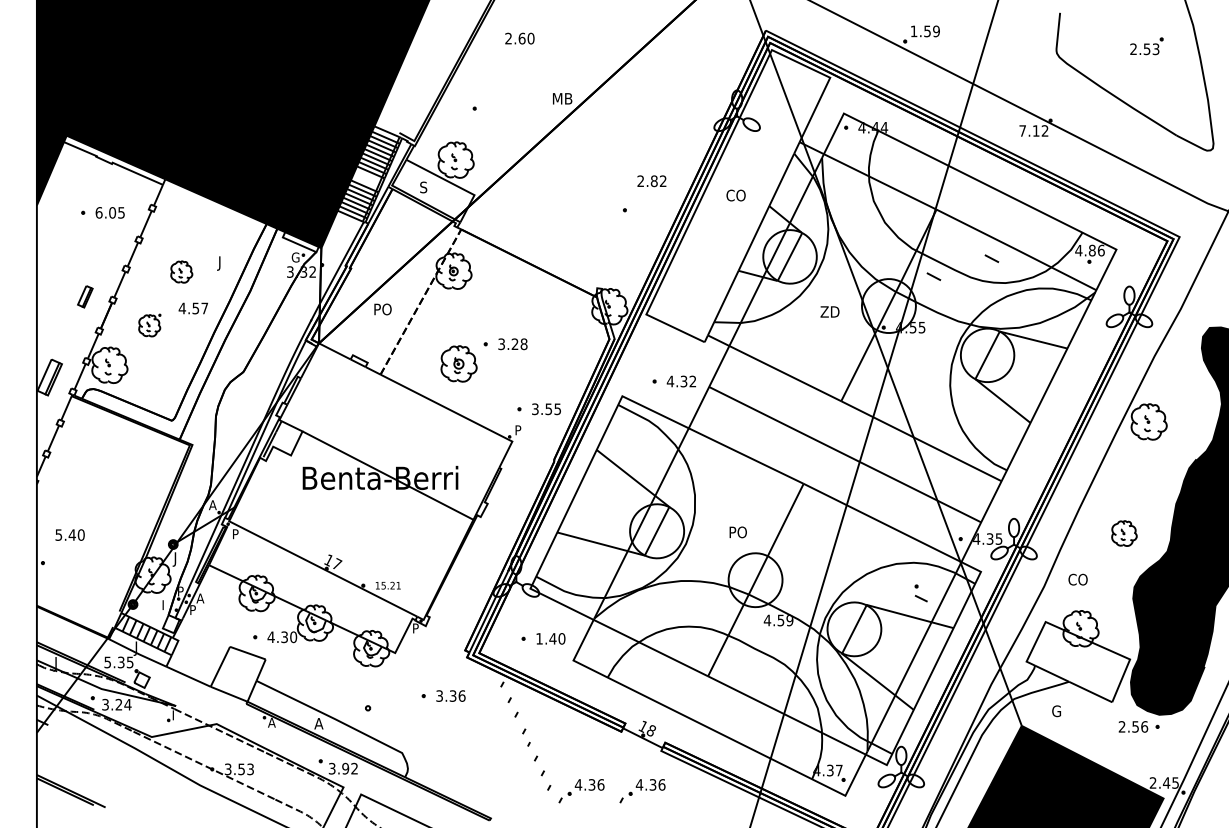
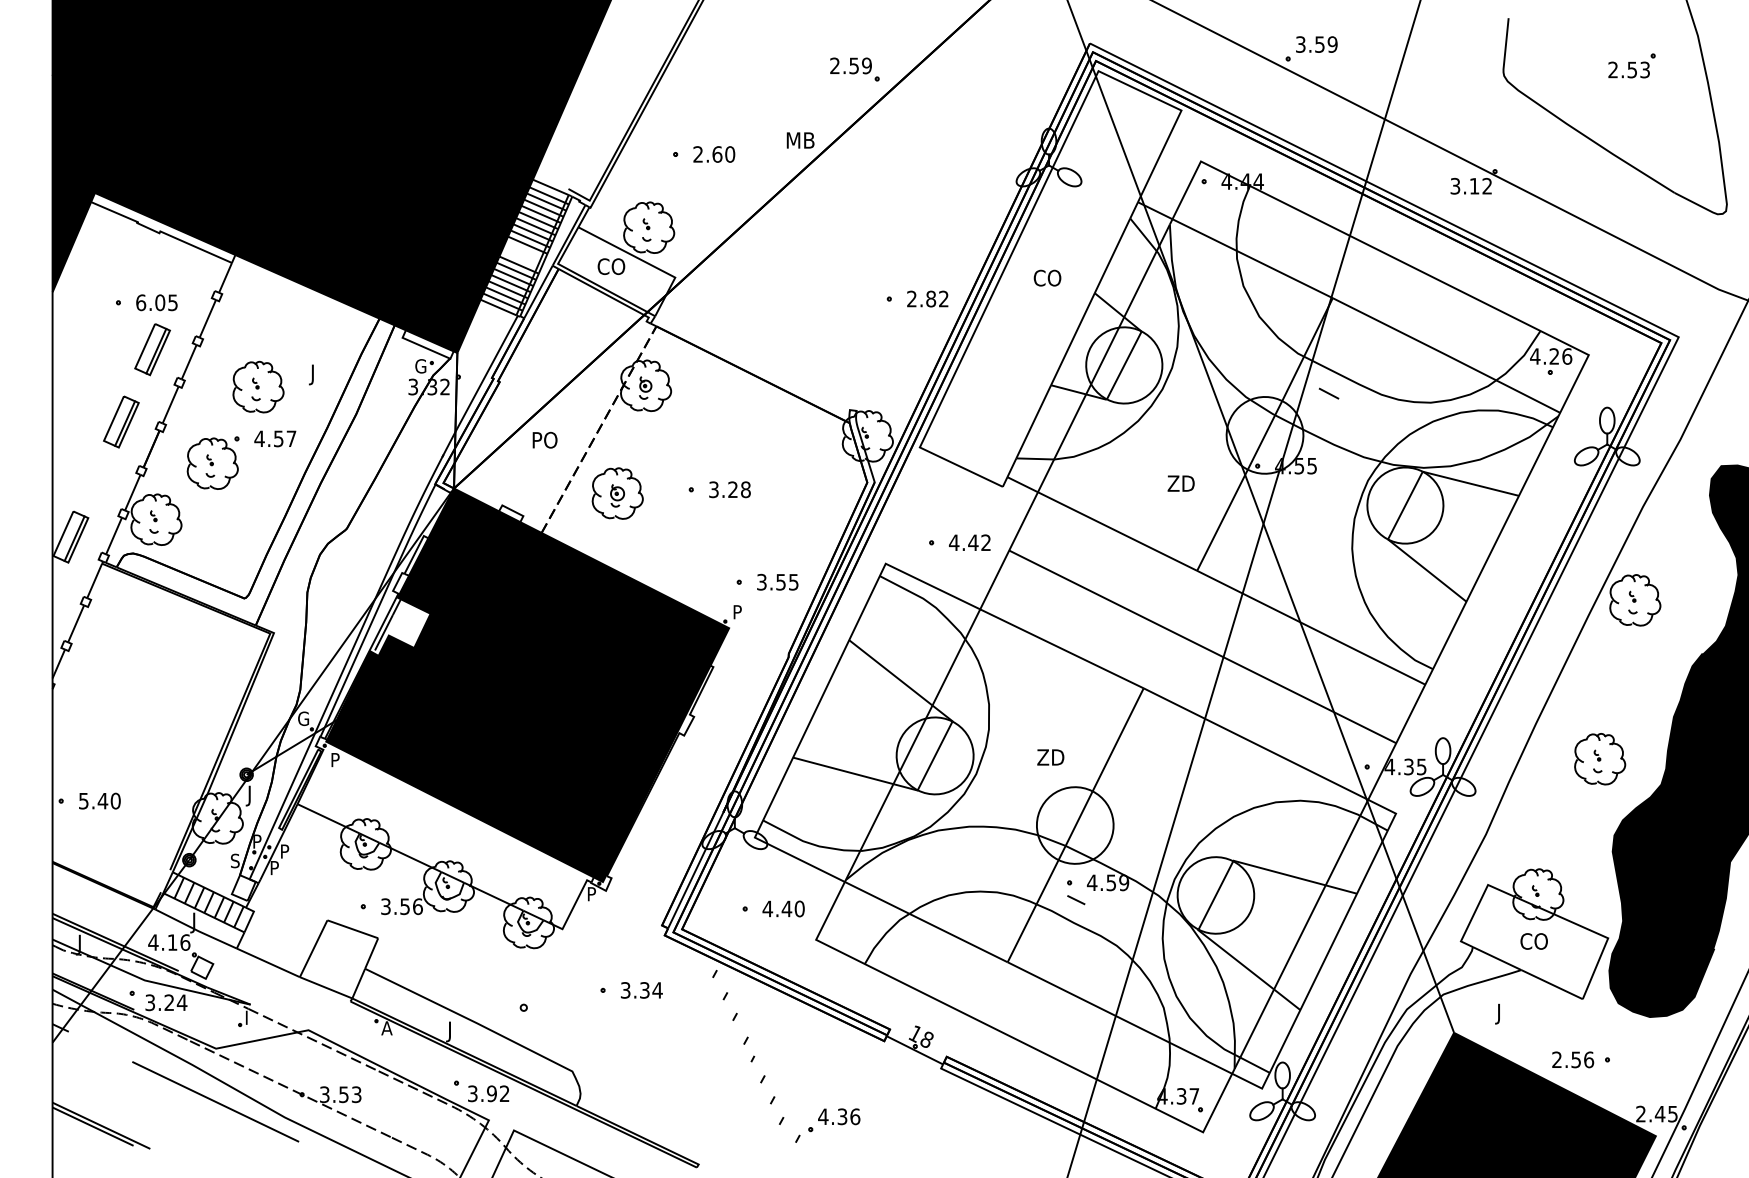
text: (913, 31) -> (1299, 44), 1.59 -> 3.59
text: (519, 38) -> (713, 154), moved
part: (600, 48) -> (854, 68), added
text: (1022, 130) -> (1455, 185), 7.12 -> 3.12
text: (651, 181) -> (927, 299), moved
text: (429, 187) -> (611, 266), S -> CO
part: (107, 245) -> (153, 349), added
text: (1091, 250) -> (1553, 356), 4.86 -> 4.26
line: (991, 258) -> (1410, 367), removed
part: (181, 271) -> (258, 386), size x1.67
part: (85, 296) -> (121, 421), size x1.67
text: (829, 311) -> (1180, 482), moved
part: (149, 325) -> (212, 463), size x1.67
part: (458, 363) -> (616, 492), moved
text: (683, 381) -> (972, 542), 4.32 -> 4.42
fill: (370, 481) -> (527, 685), added
text: (213, 505) -> (303, 719), A -> G
text: (737, 532) -> (1049, 757), PO -> ZD
part: (1124, 533) -> (1600, 759), size x1.43
text: (69, 534) -> (98, 800), moved
text: (1077, 579) -> (1533, 941), moved
part: (920, 593) -> (1075, 892), moved
text: (200, 598) -> (285, 851), A -> P
text: (165, 605) -> (235, 861), I -> S
text: (282, 637) -> (402, 907), 4.30 -> 3.56
text: (539, 638) -> (767, 908), 1.40 -> 4.40
text: (118, 662) -> (168, 942), 5.35 -> 4.16
text: (461, 695) -> (656, 989), 3.36 -> 3.34
text: (1055, 712) -> (1502, 1013), G -> J
text: (318, 725) -> (453, 1032), A -> J
part: (1138, 726) -> (1580, 1059), moved
line: (151, 774) -> (215, 1101), added
part: (642, 791) -> (914, 1126), removed

